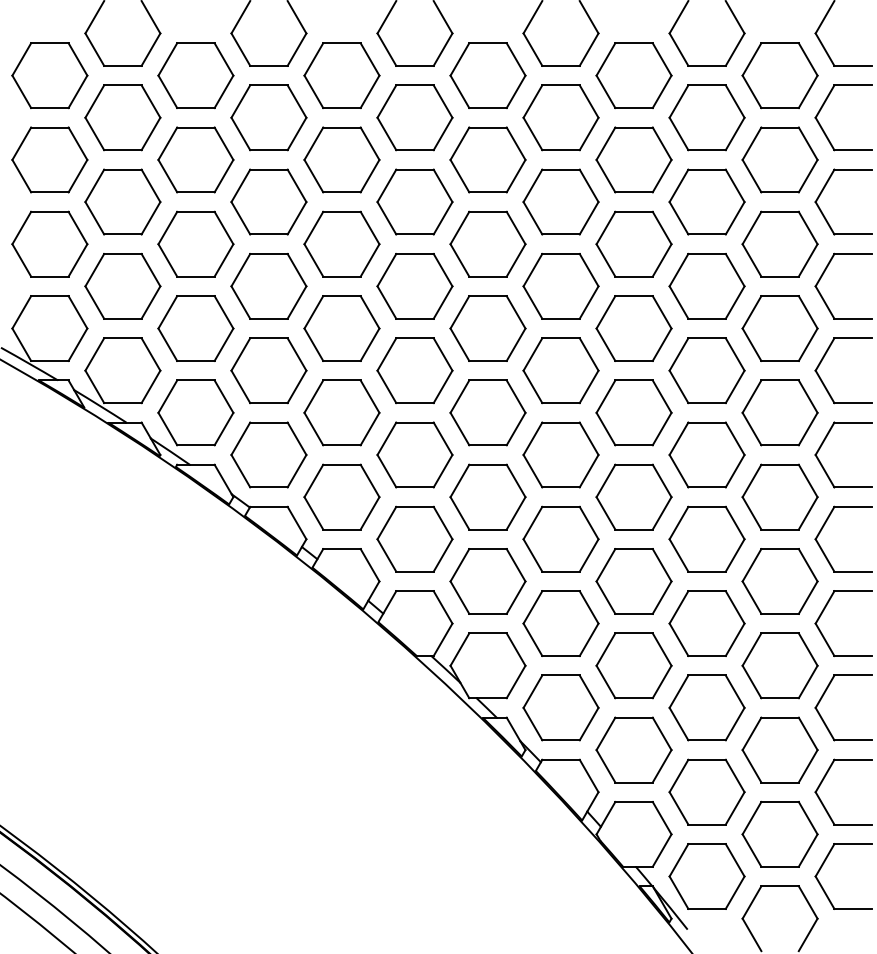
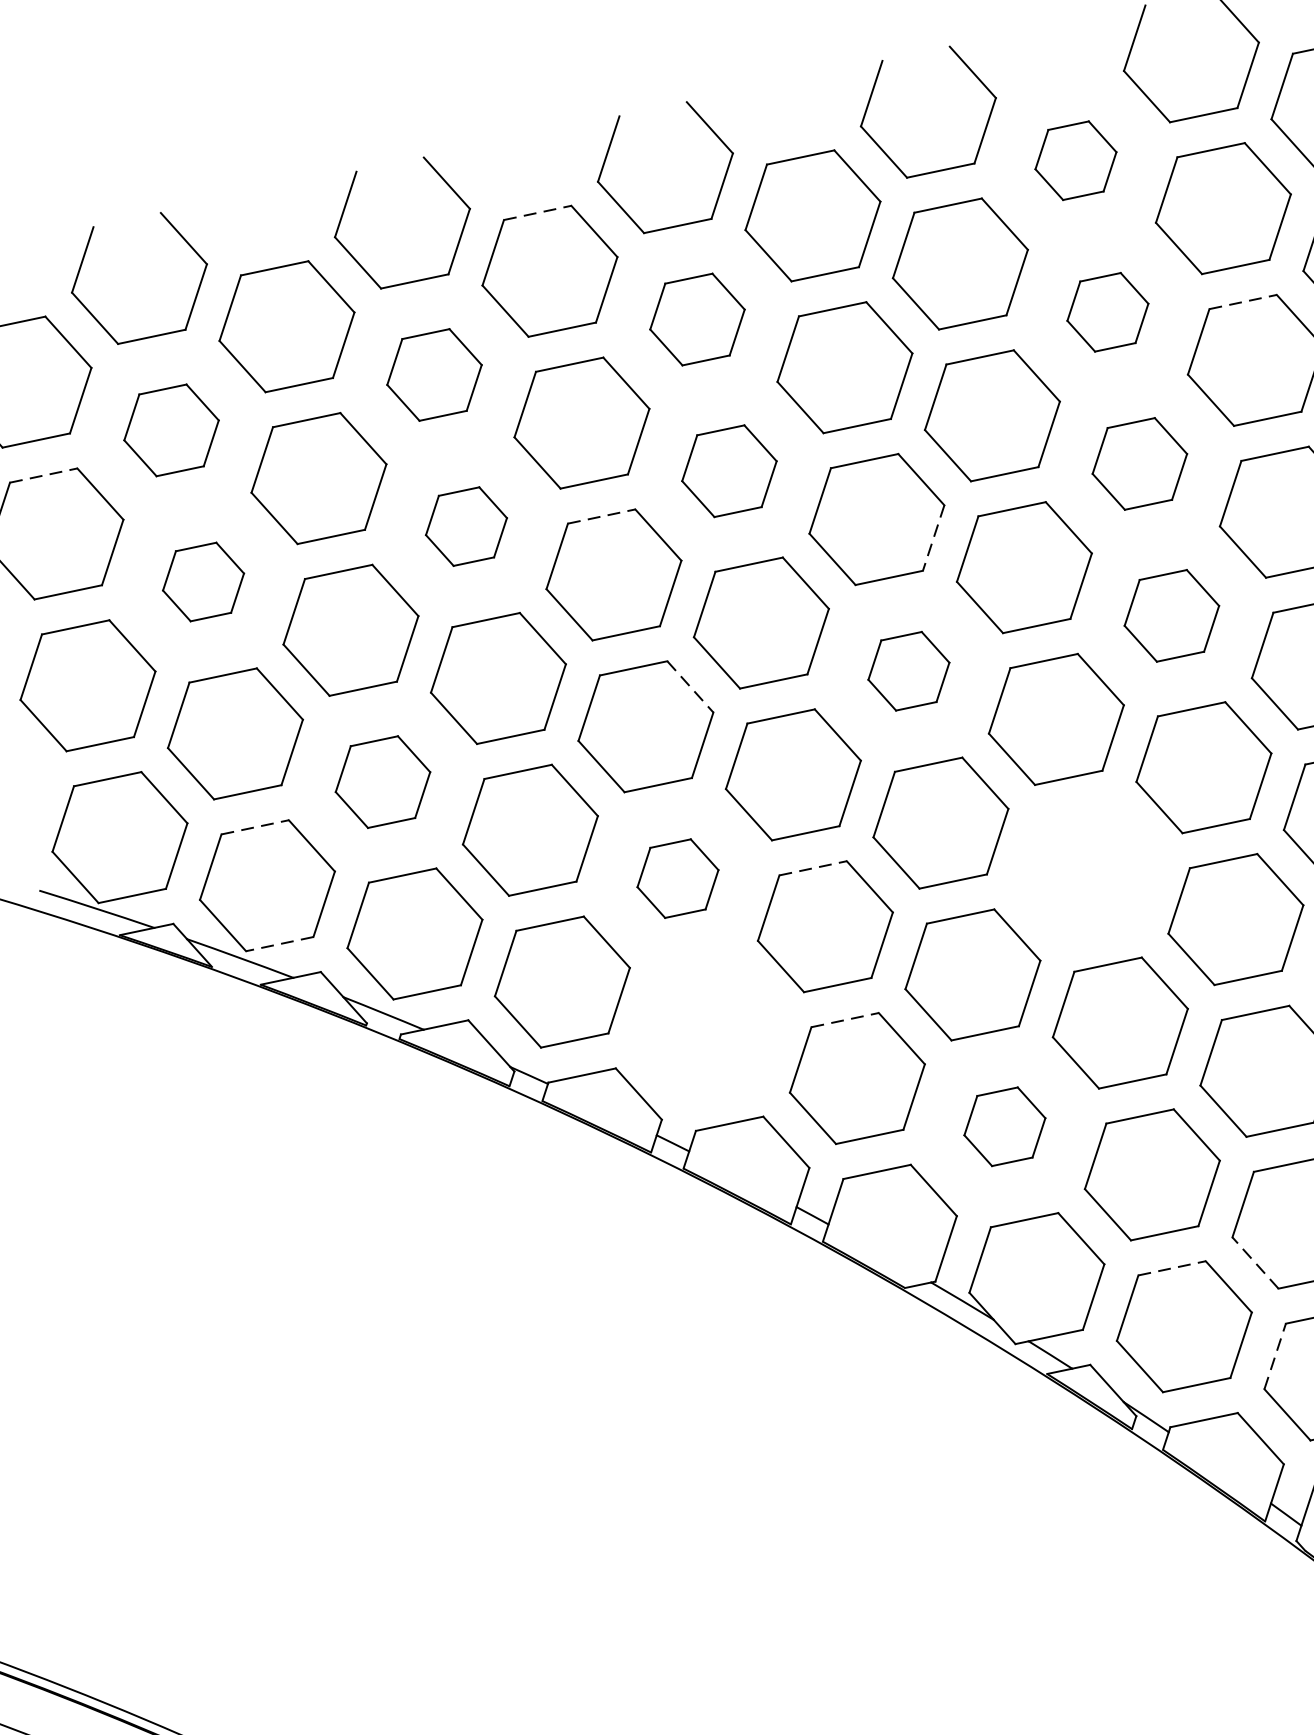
line: (341, 43) -> (536, 213), solid -> dashed
part: (633, 75) -> (1074, 160), size x0.6
part: (122, 117) -> (170, 429), size x0.7
part: (268, 117) -> (433, 374), size x0.7
part: (414, 117) -> (696, 319), size x0.7
line: (49, 127) -> (42, 475), solid -> dashed
part: (633, 159) -> (1106, 311), size x0.6
line: (707, 169) -> (1243, 301), solid -> dashed
part: (122, 201) -> (202, 581), size x0.6
part: (268, 201) -> (465, 525), size x0.6
part: (414, 201) -> (728, 470), size x0.7
line: (341, 211) -> (600, 516), solid -> dashed
part: (633, 243) -> (1138, 462), size x0.7
line: (516, 260) -> (934, 537), solid -> dashed
line: (370, 312) -> (691, 686), solid -> dashed
part: (195, 328) -> (382, 782), size x0.7
part: (487, 328) -> (907, 671), size x0.6
part: (633, 328) -> (1170, 616), size x0.7
line: (122, 338) -> (254, 827), solid -> dashed
line: (122, 403) -> (279, 944), solid -> dashed
part: (341, 412) -> (676, 878), size x0.6
line: (414, 422) -> (812, 868), solid -> dashed
part: (560, 454) -> (1087, 870), removed
part: (341, 496) -> (708, 1029), removed
line: (414, 506) -> (844, 1019), solid -> dashed
part: (487, 581) -> (1004, 1126), size x0.6
line: (561, 675) -> (1172, 1268), solid -> dashed
line: (605, 682) -> (1254, 1264), solid -> dashed
line: (605, 733) -> (1274, 1355), solid -> dashed

